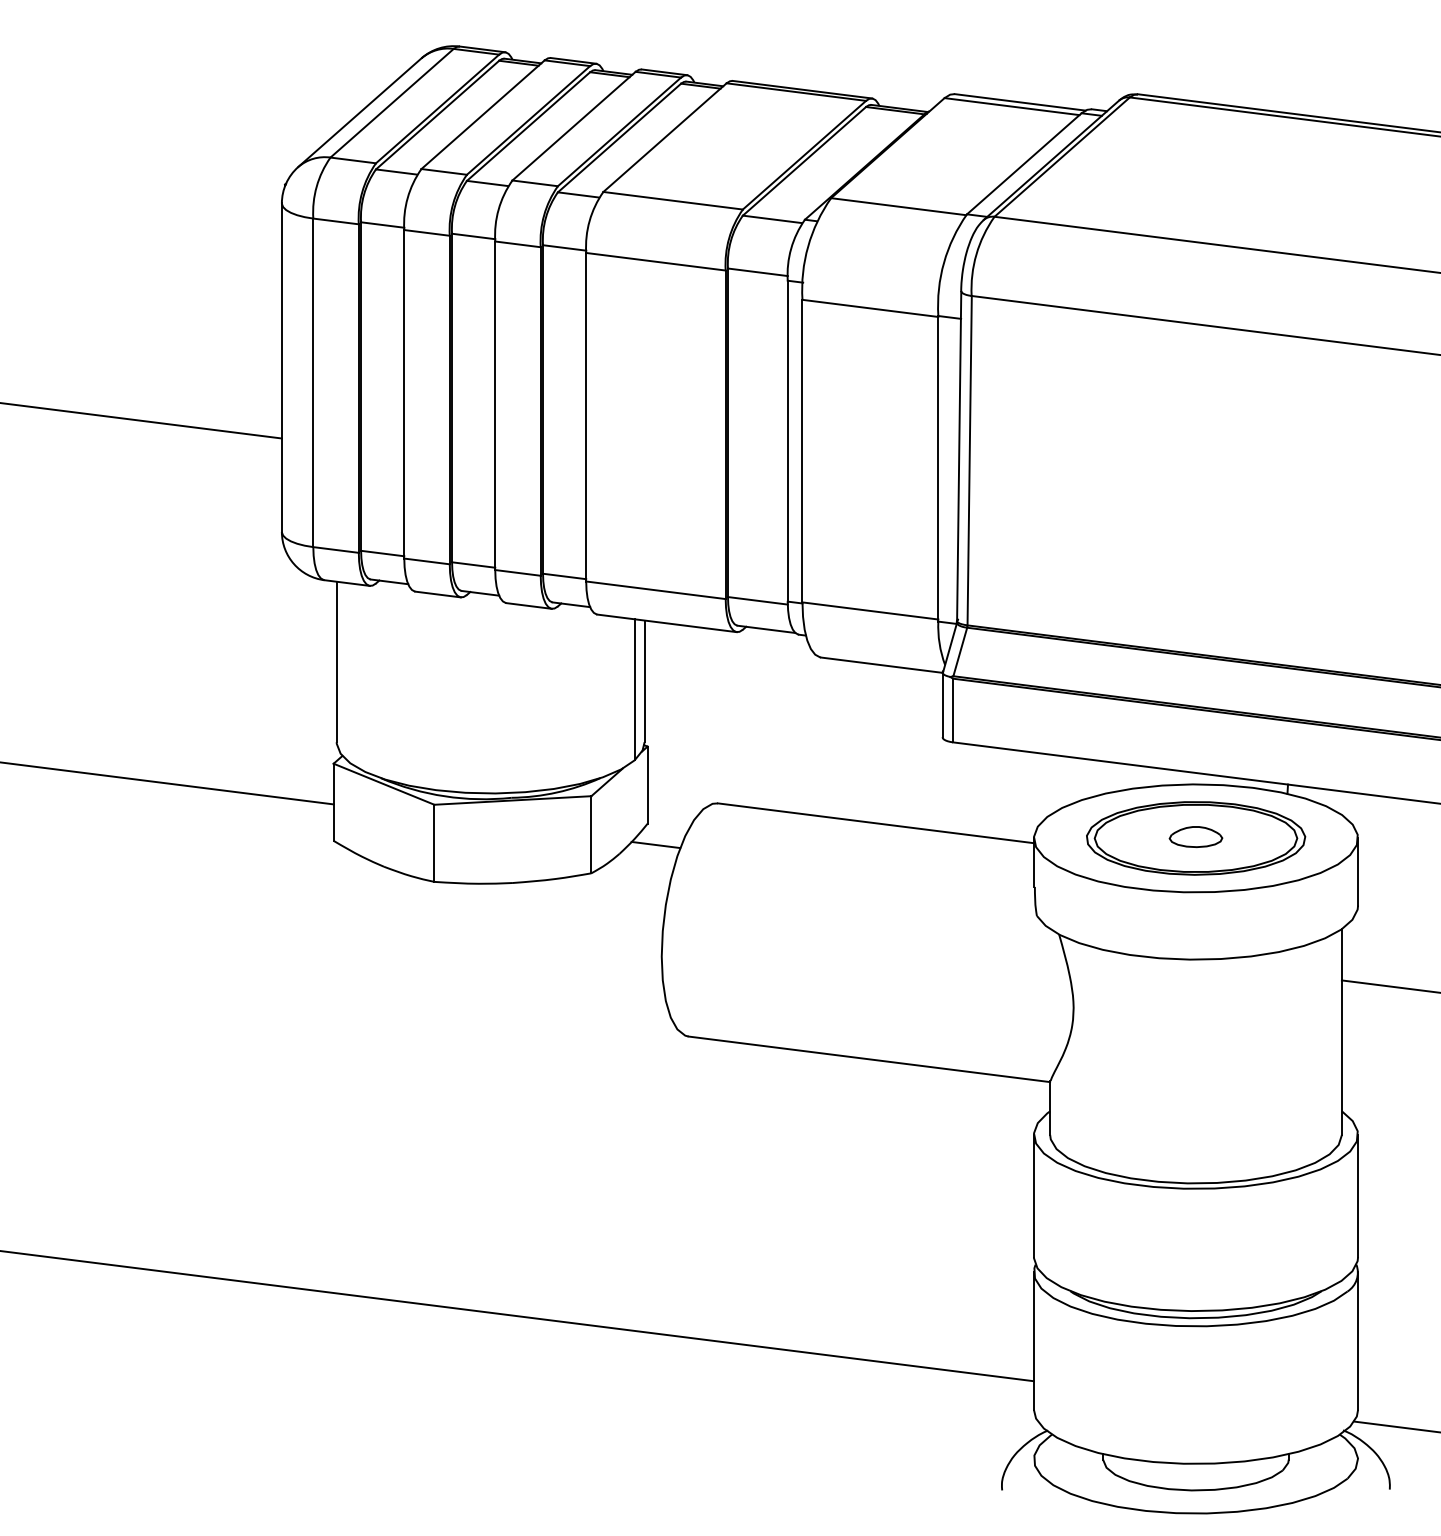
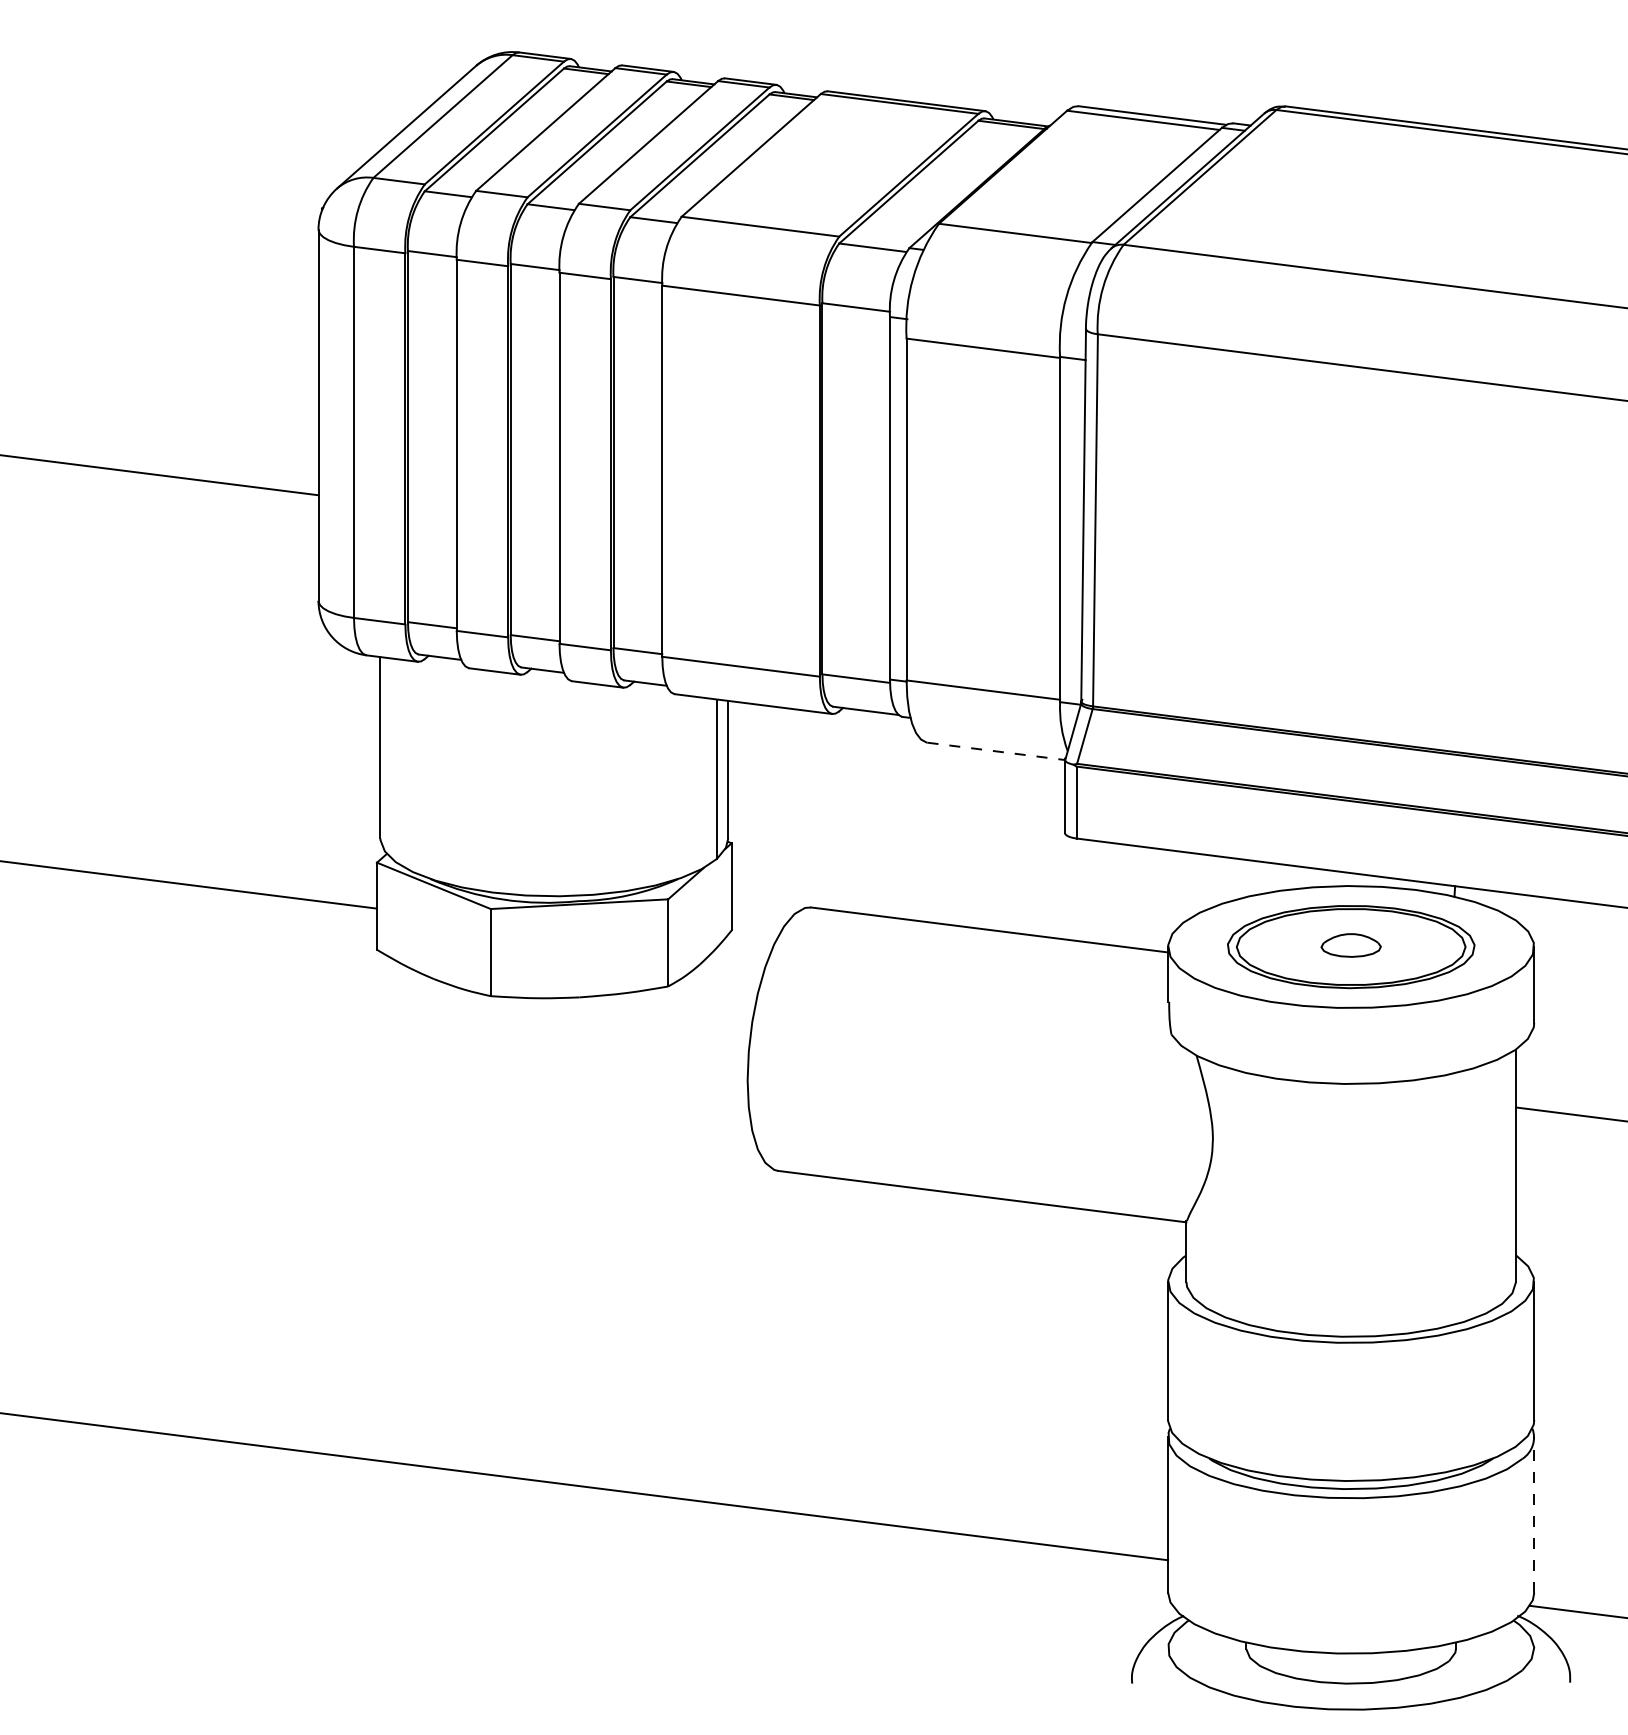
line: (882, 665) -> (996, 751), solid -> dashed
line: (655, 845) -> (740, 954), removed
line: (1358, 1340) -> (1534, 1514), solid -> dashed

